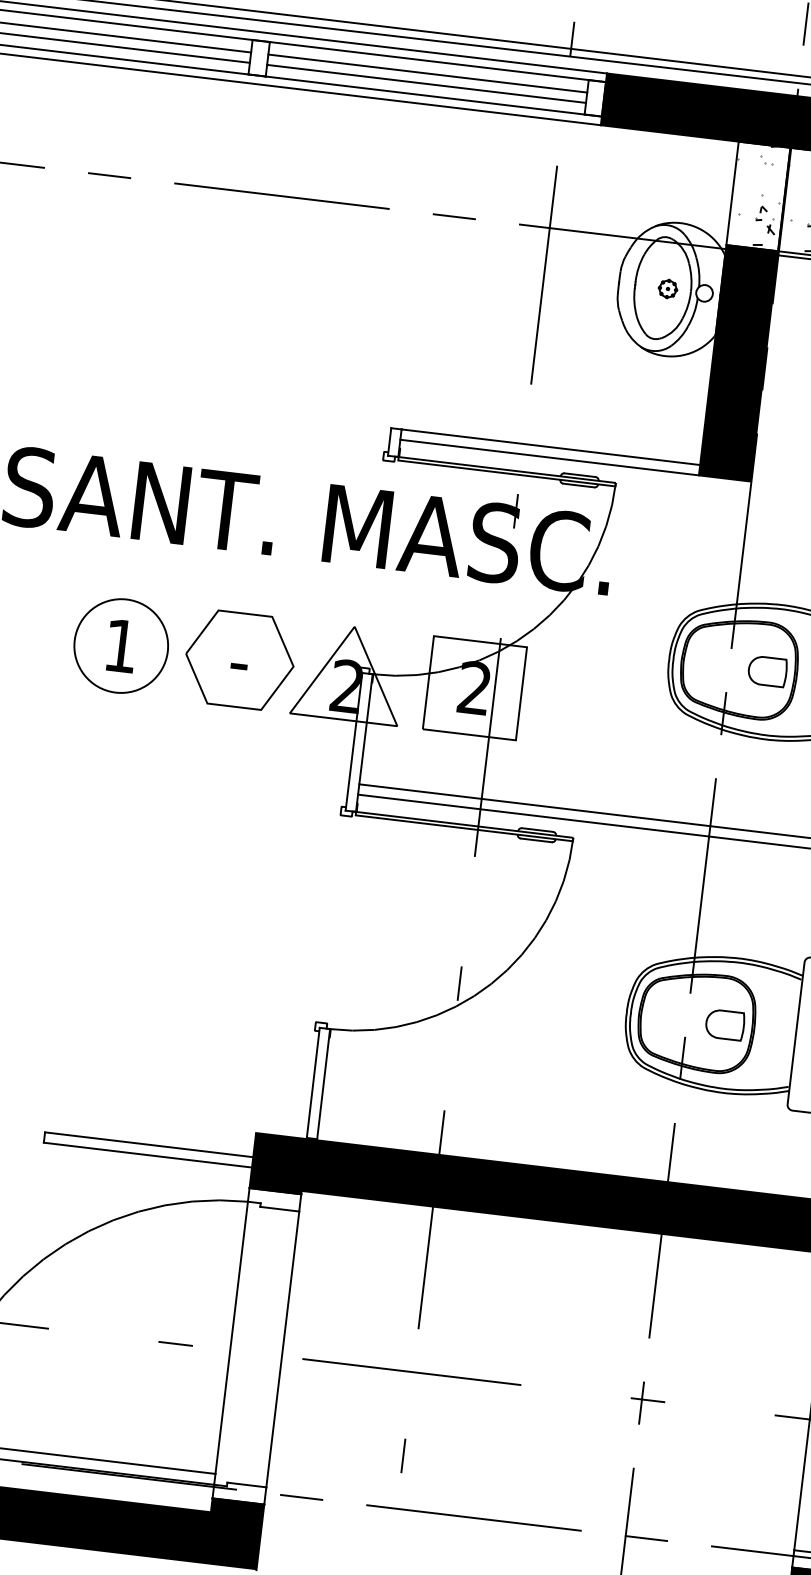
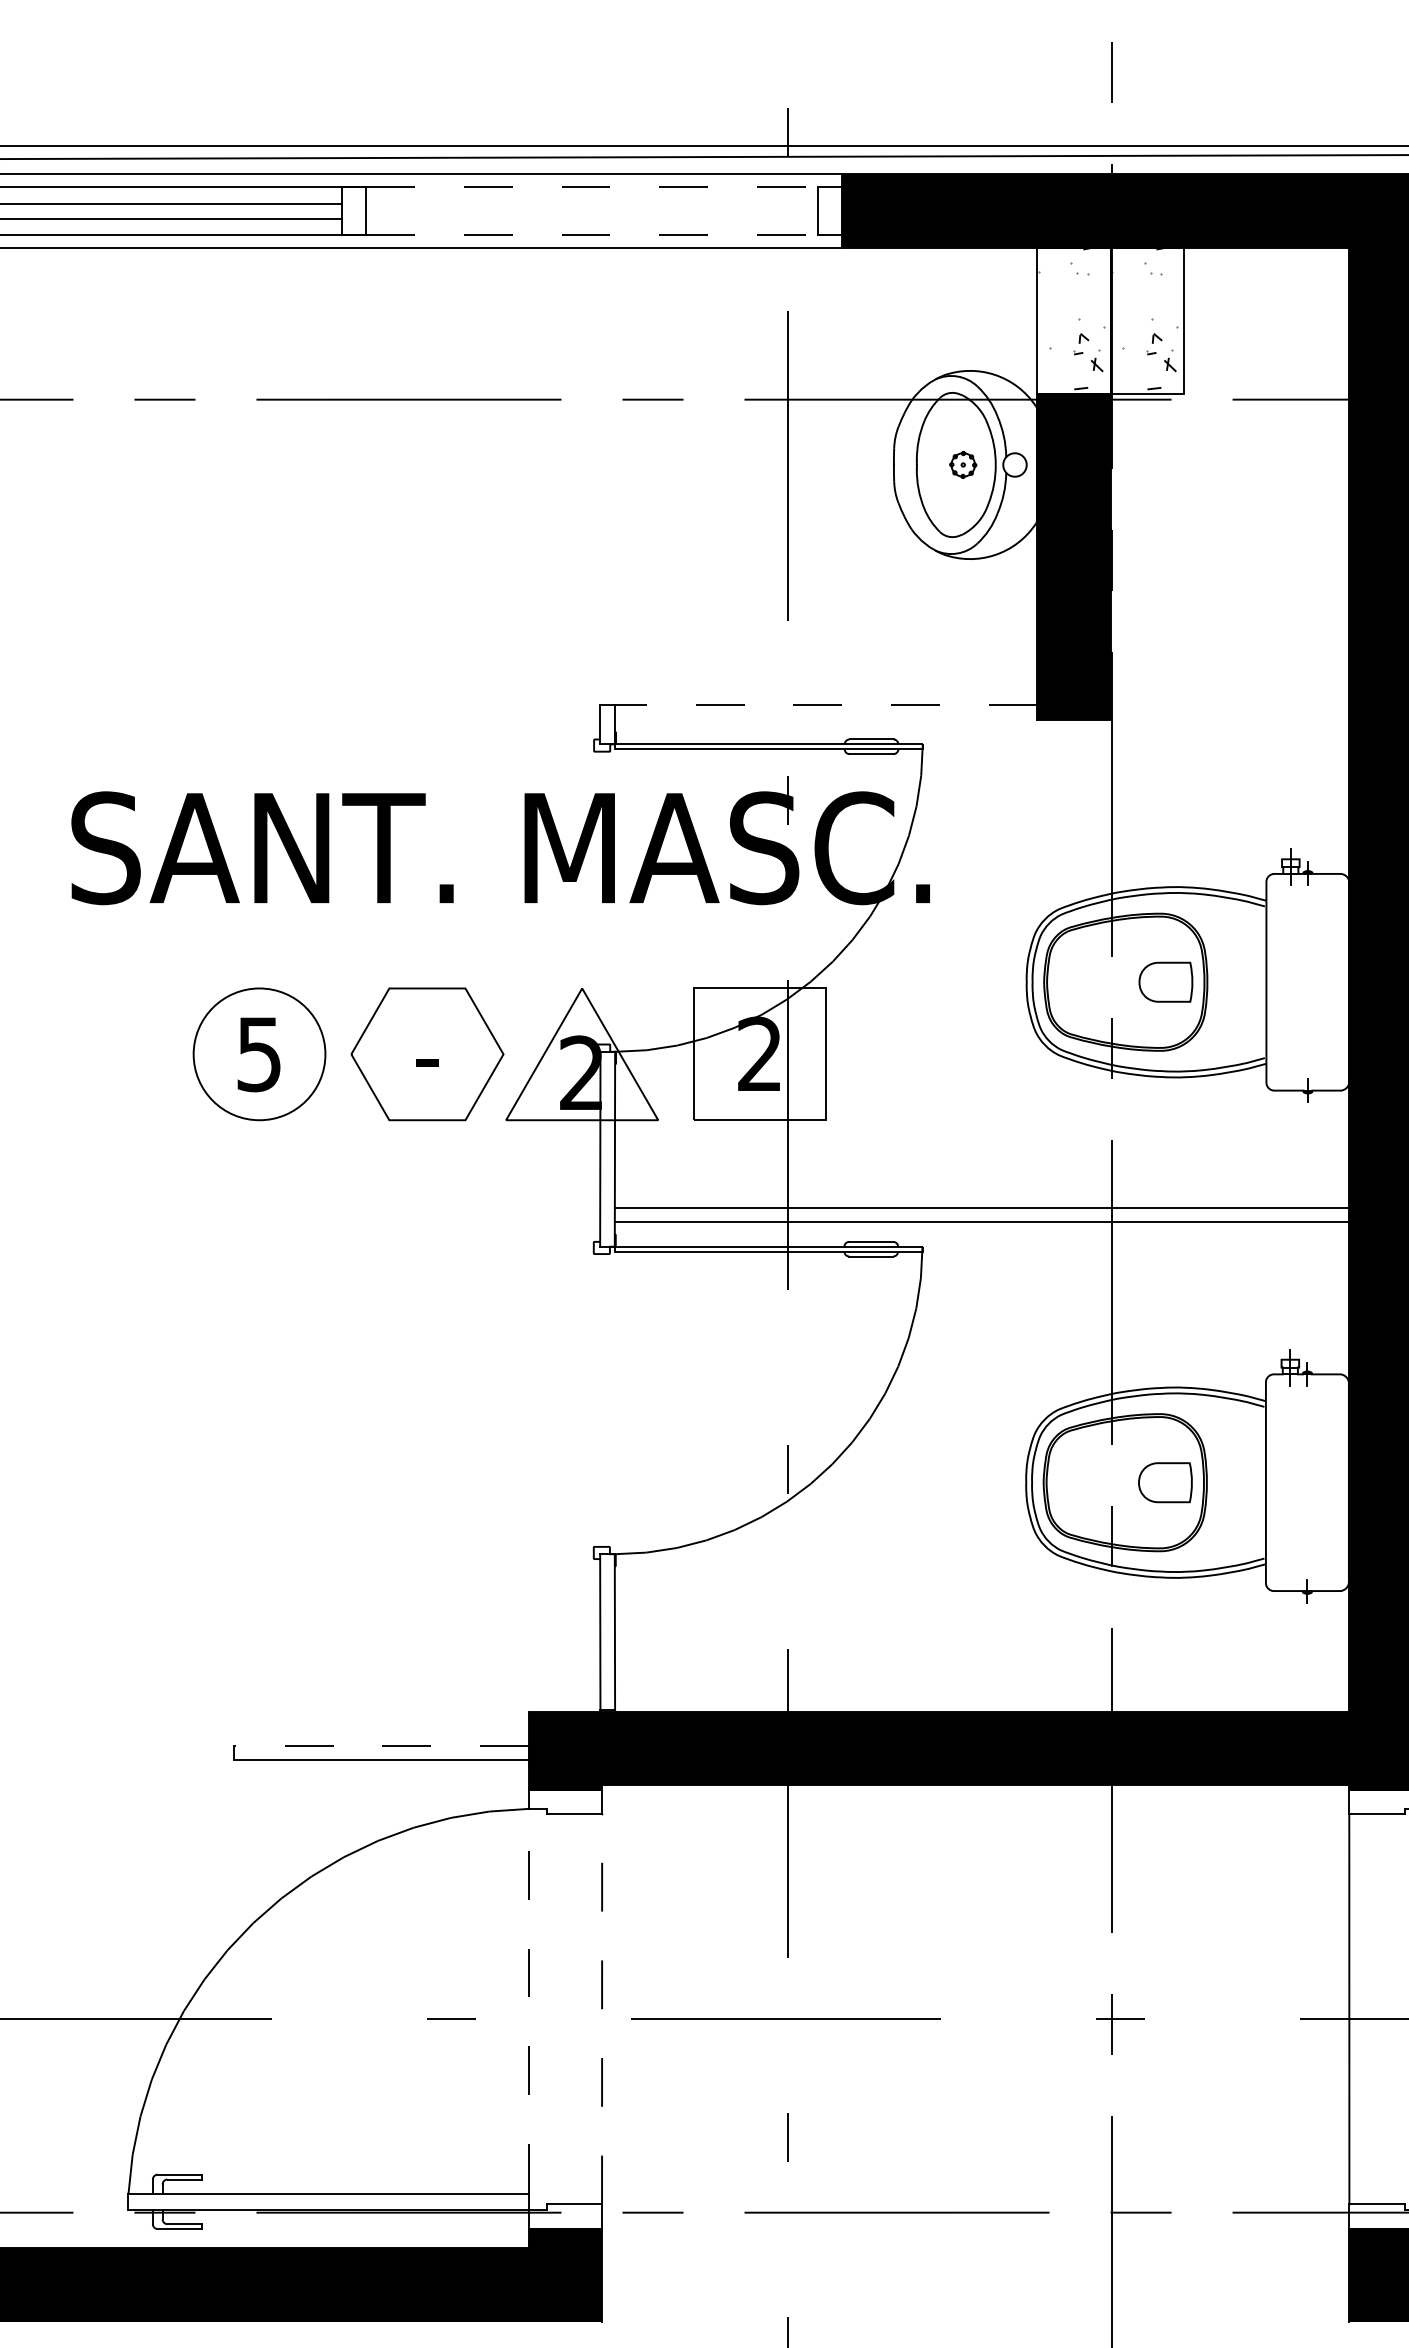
line: (438, 62) -> (604, 186), solid -> dashed
line: (427, 73) -> (591, 204), removed
line: (426, 83) -> (591, 218), removed
line: (433, 96) -> (604, 235), solid -> dashed
line: (550, 447) -> (825, 705), solid -> dashed
line: (549, 457) -> (825, 719), removed
text: (120, 646) -> (258, 1054), 1 -> 5
line: (149, 1144) -> (381, 1745), solid -> dashed
line: (231, 1337) -> (528, 2000), solid -> dashed
line: (283, 1348) -> (602, 2008), solid -> dashed

